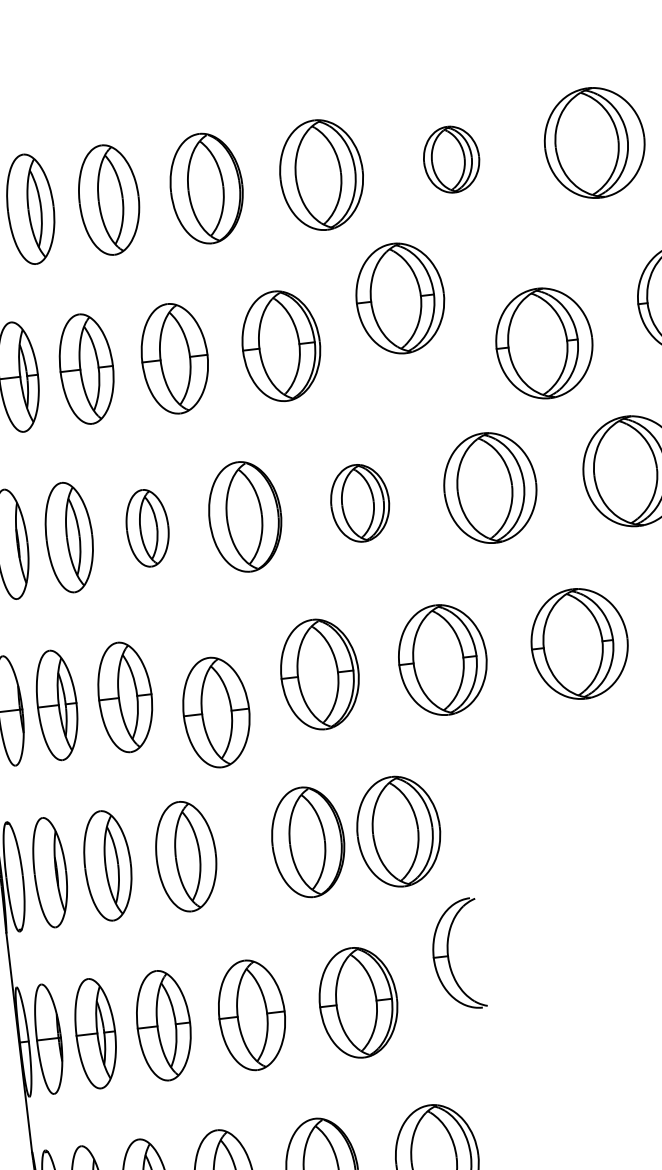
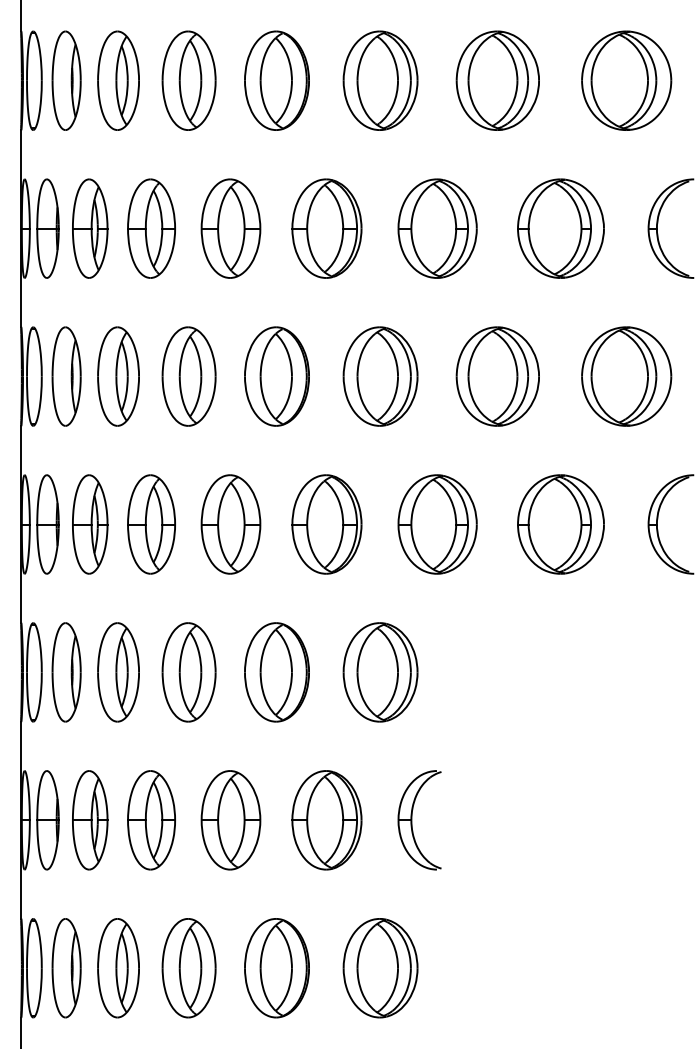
part: (451, 159) -> (497, 80), size x1.67
part: (400, 298) -> (437, 228), moved
part: (543, 343) -> (560, 228), moved
part: (360, 503) -> (380, 376), size x1.43
part: (147, 528) -> (188, 376), size x1.43
part: (215, 712) -> (230, 524), moved
part: (307, 842) -> (276, 672), moved
part: (449, 956) -> (412, 820), moved

